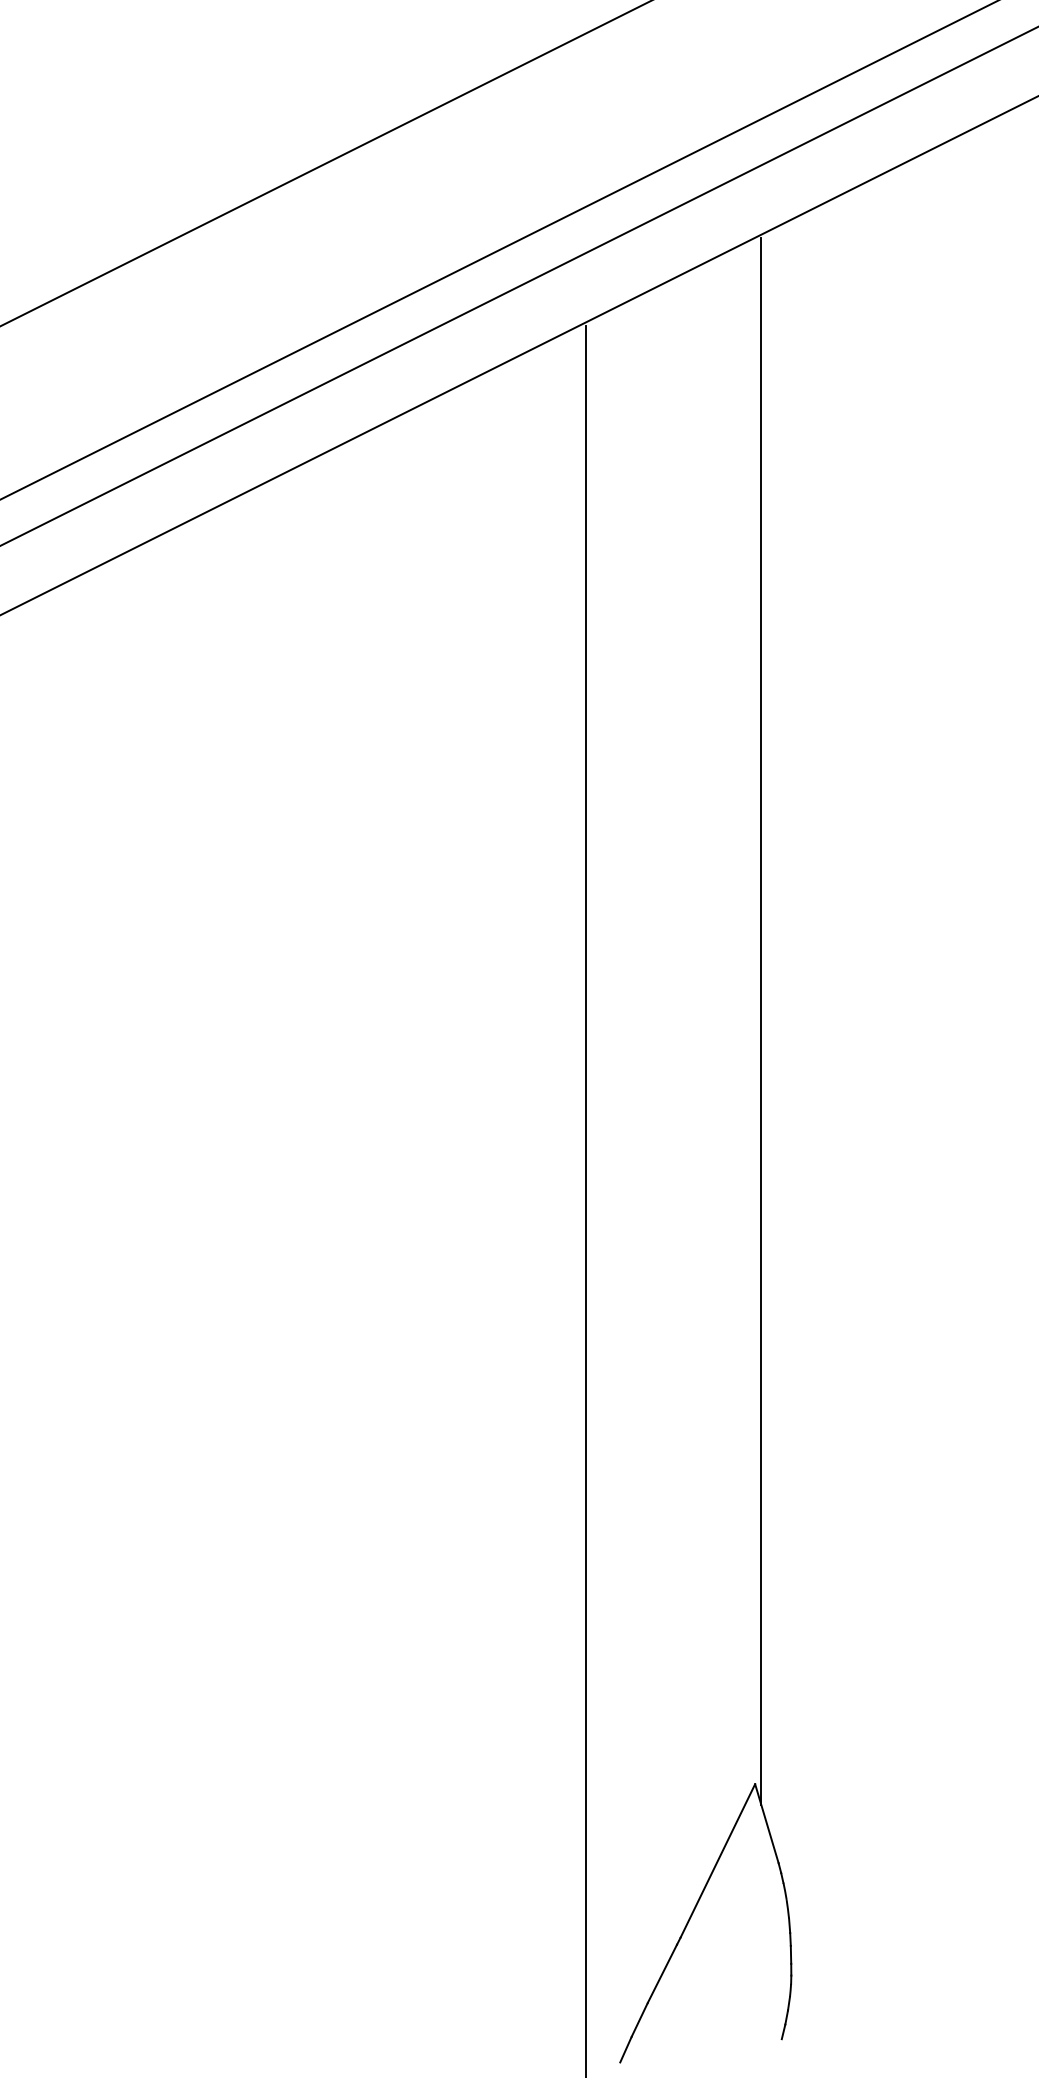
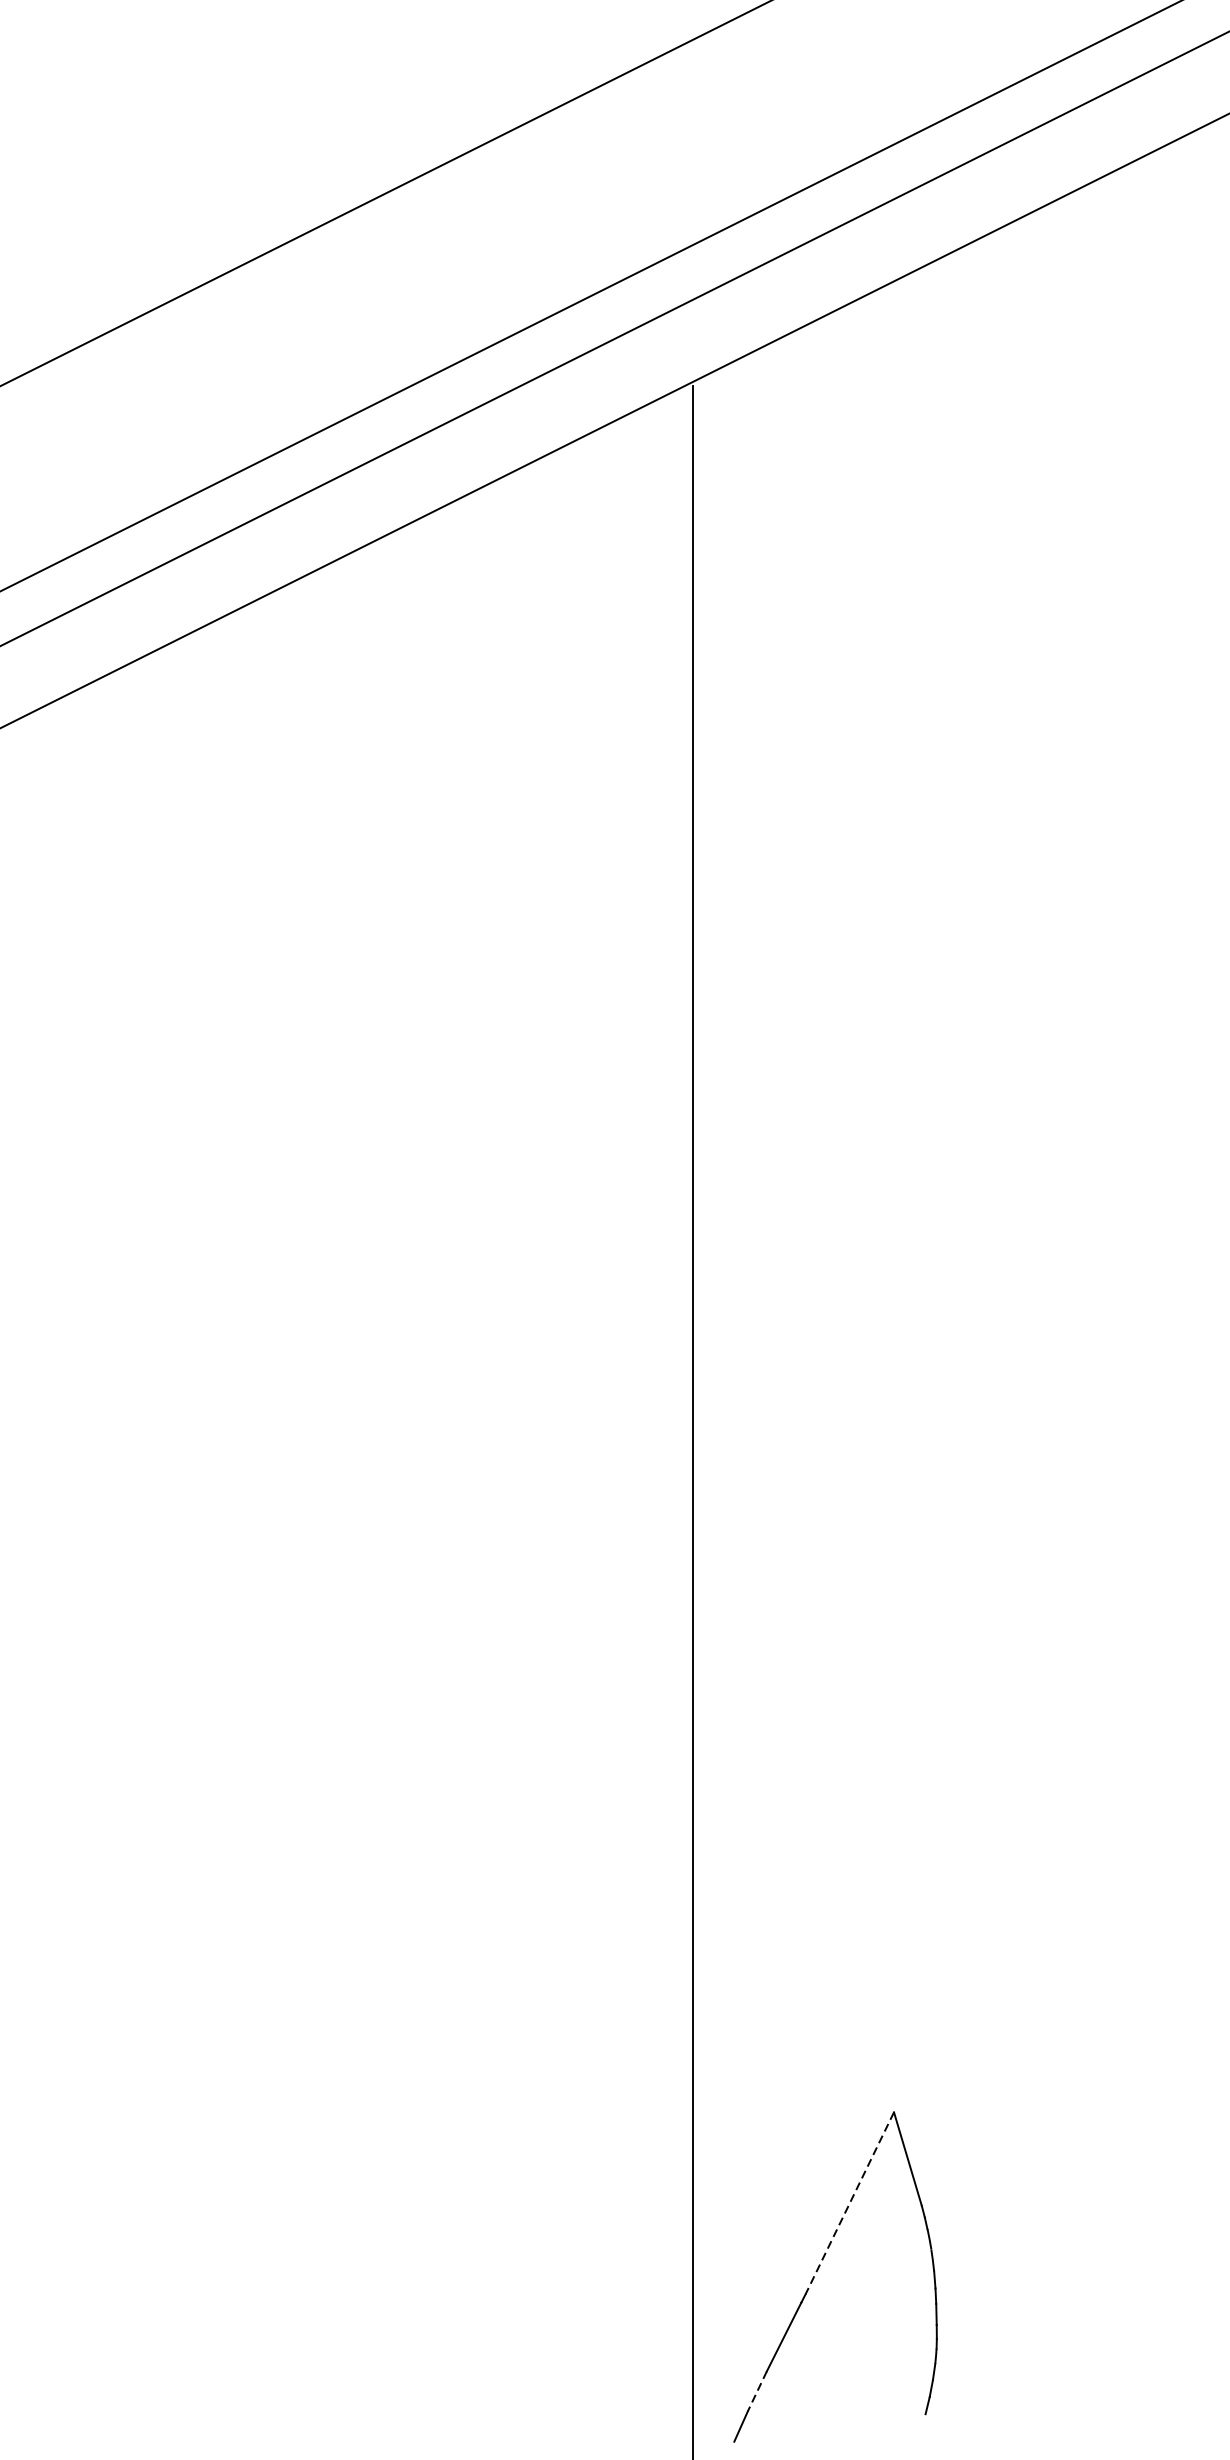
line: (761, 1021) -> (901, 1209), removed
line: (717, 1861) -> (849, 2203), solid -> dashed
line: (639, 2019) -> (757, 2390), solid -> dashed

